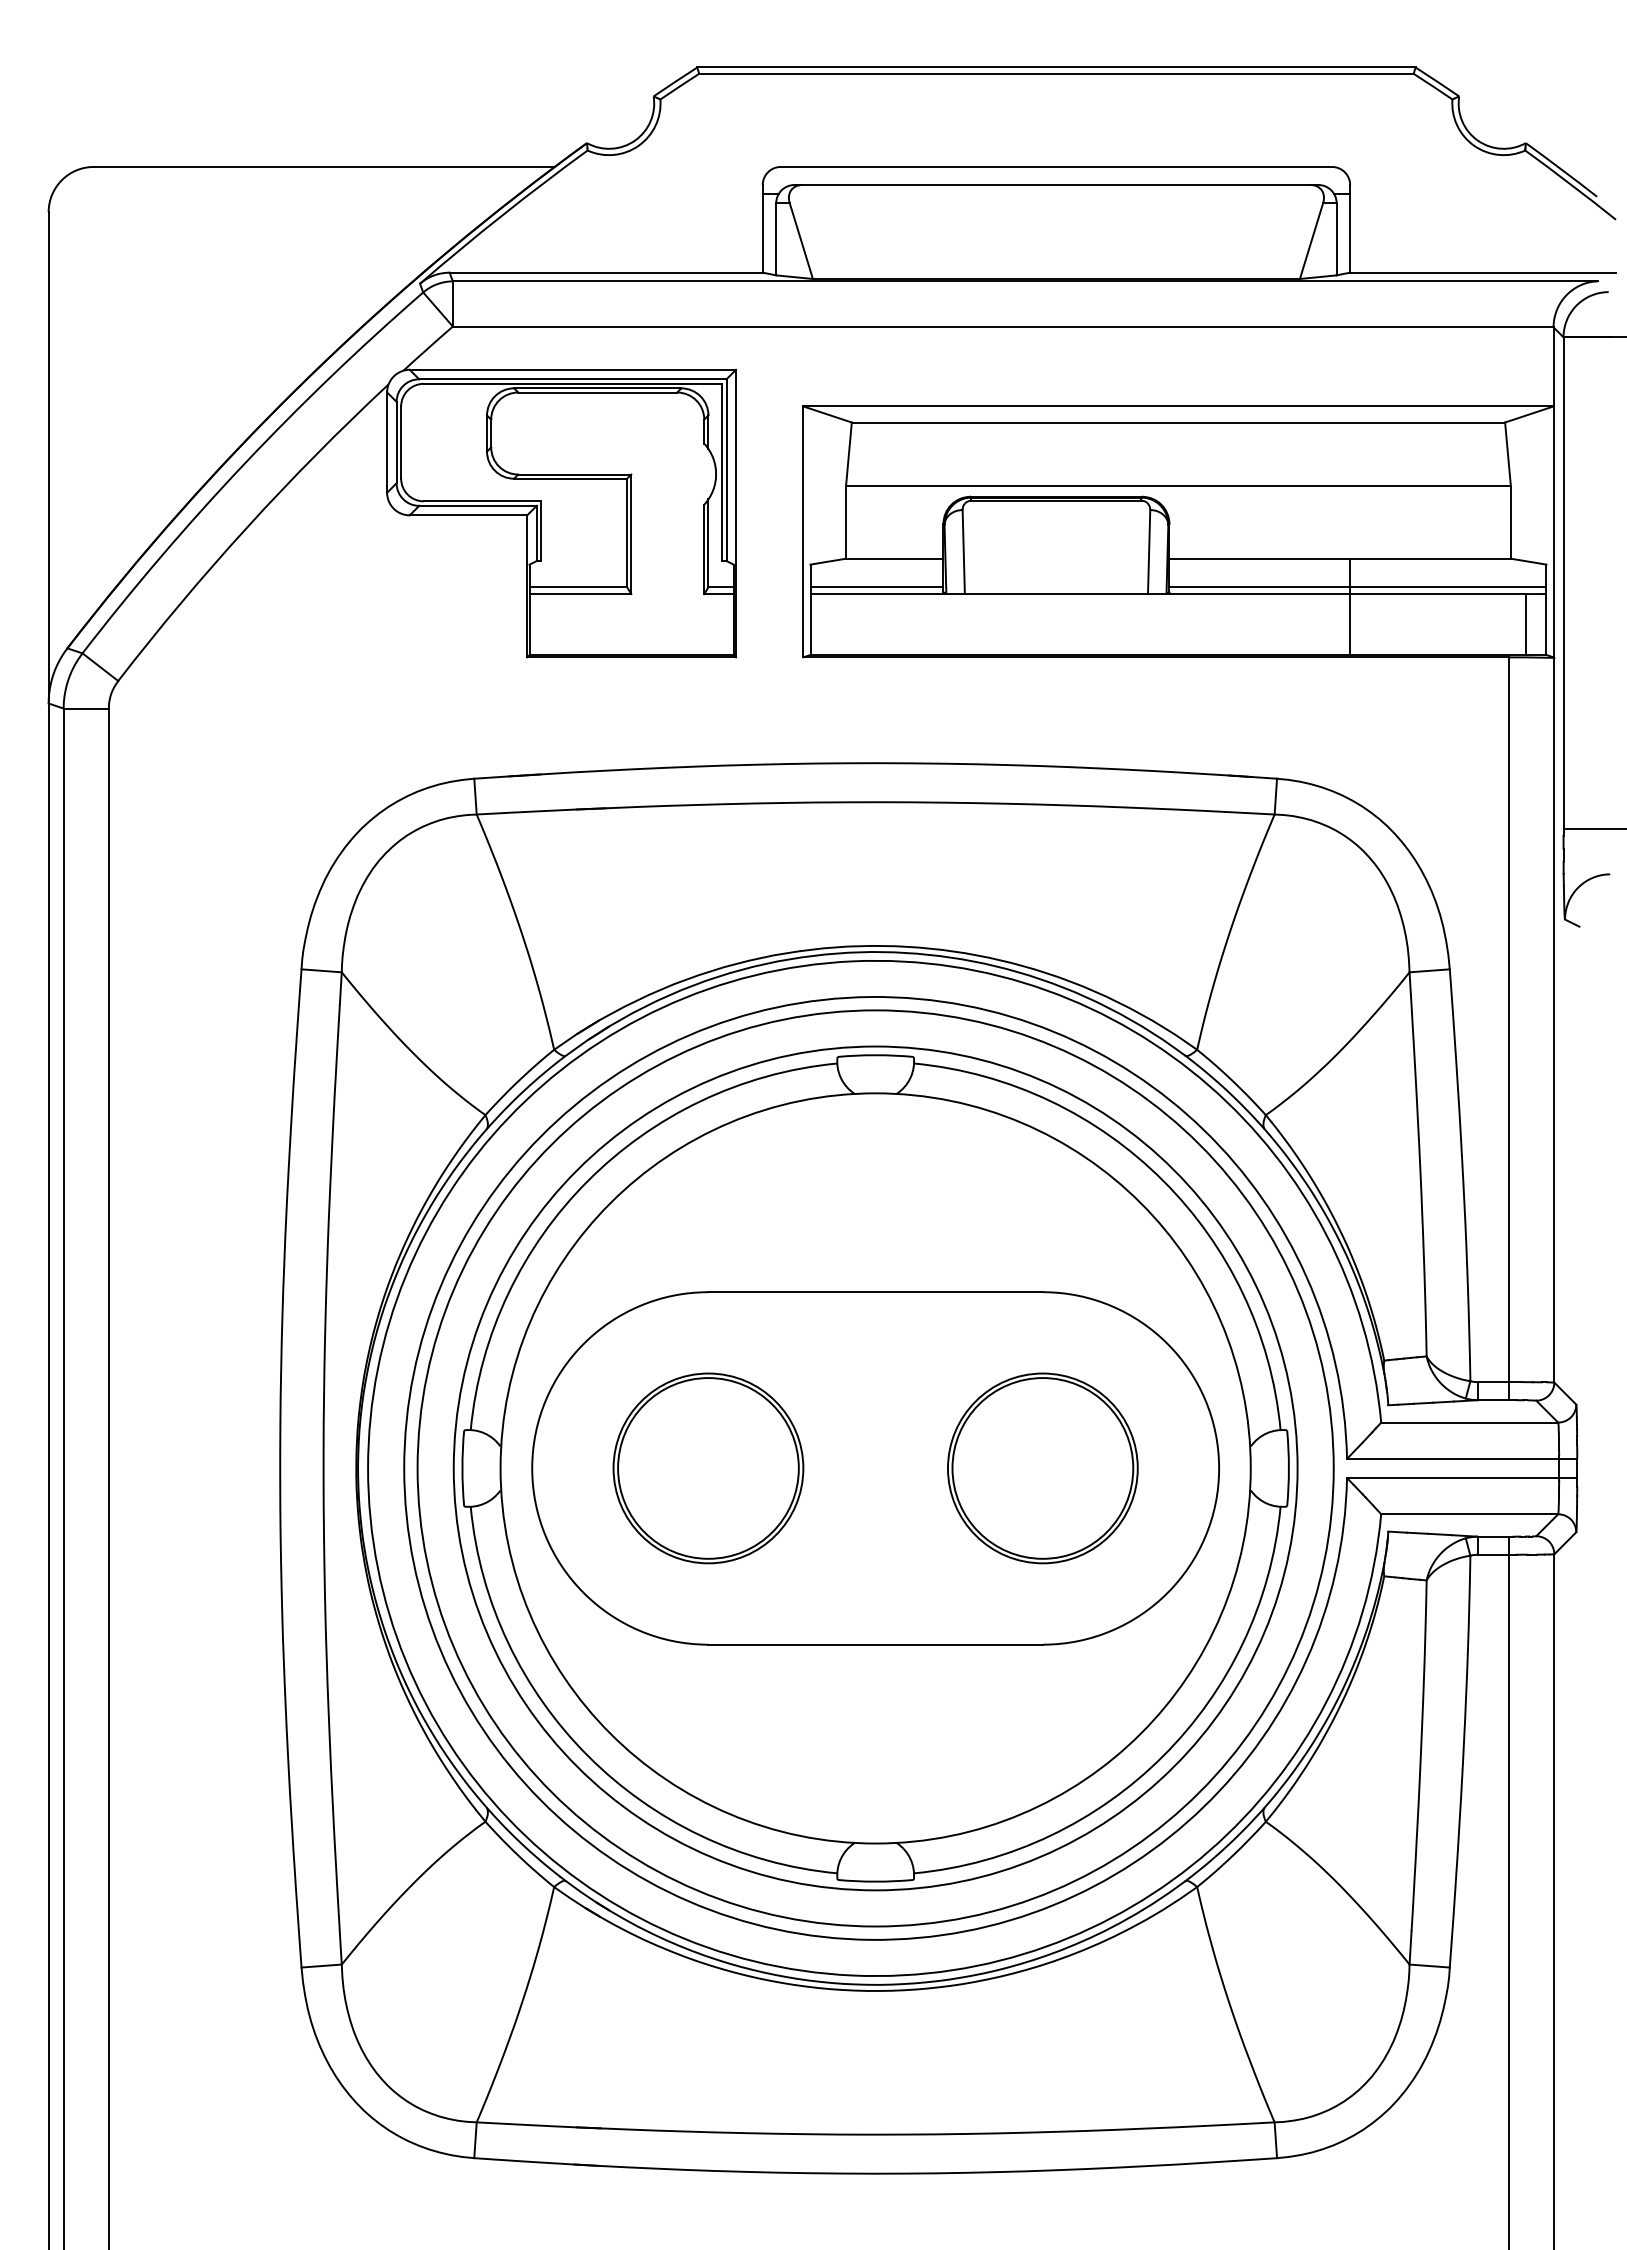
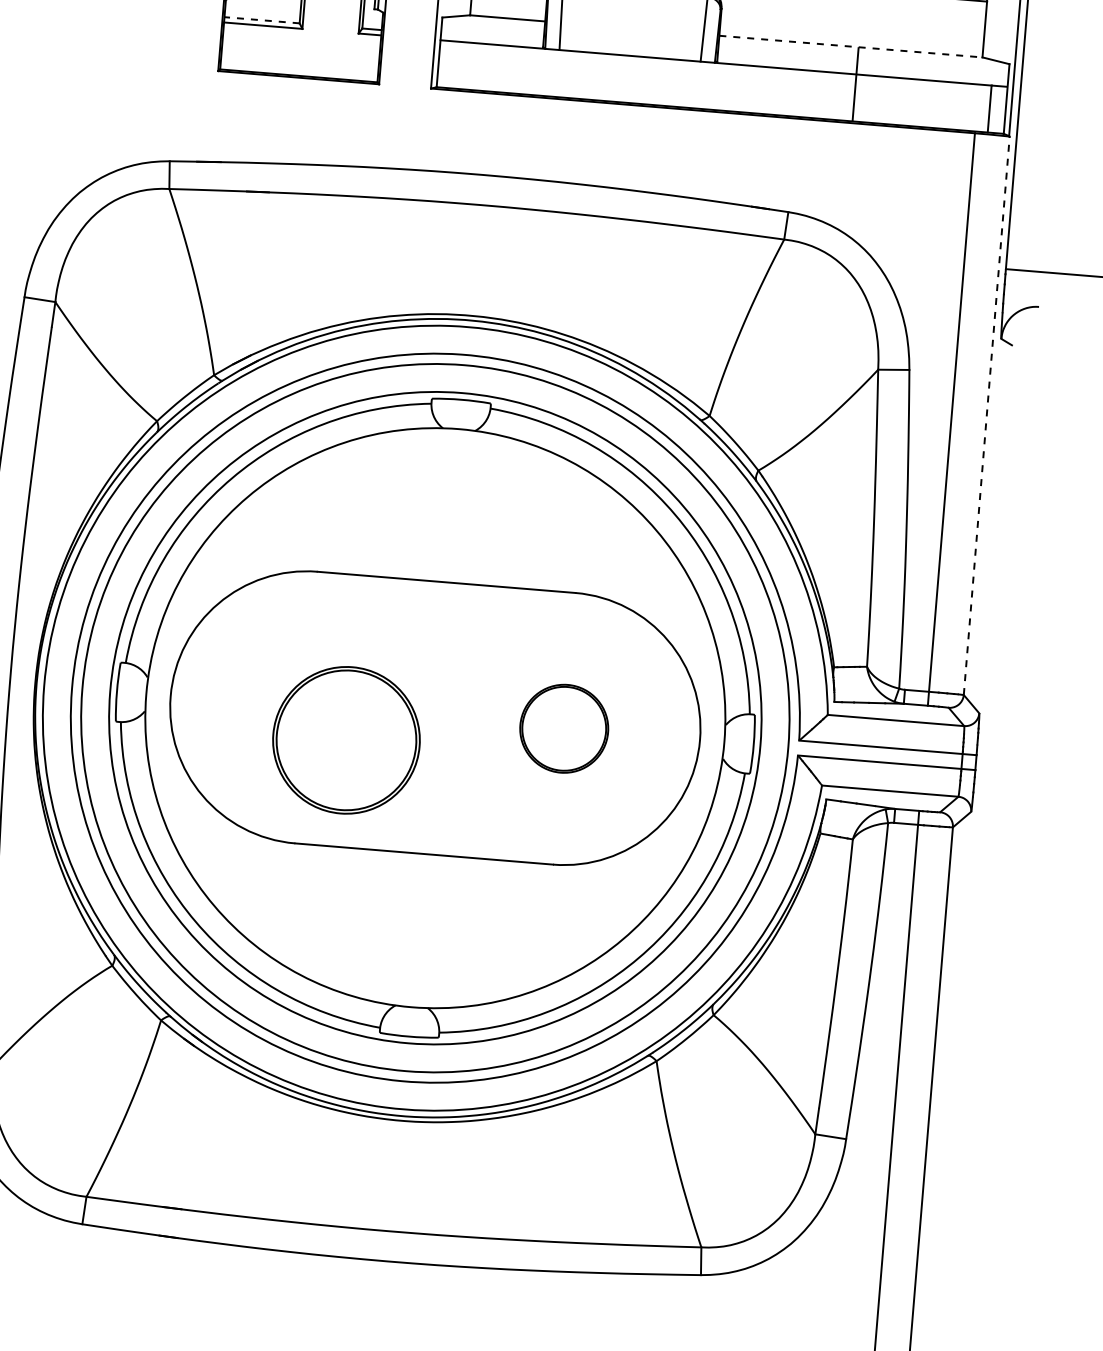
line: (1340, 558) -> (851, 46), solid -> dashed
line: (578, 587) -> (262, 20), solid -> dashed
line: (876, 587) -> (491, 39), removed
line: (1357, 587) -> (862, 69), removed
line: (1554, 1019) -> (986, 415), solid -> dashed
part: (708, 1468) -> (346, 740), moved
part: (1042, 1468) -> (563, 728), size x0.6

